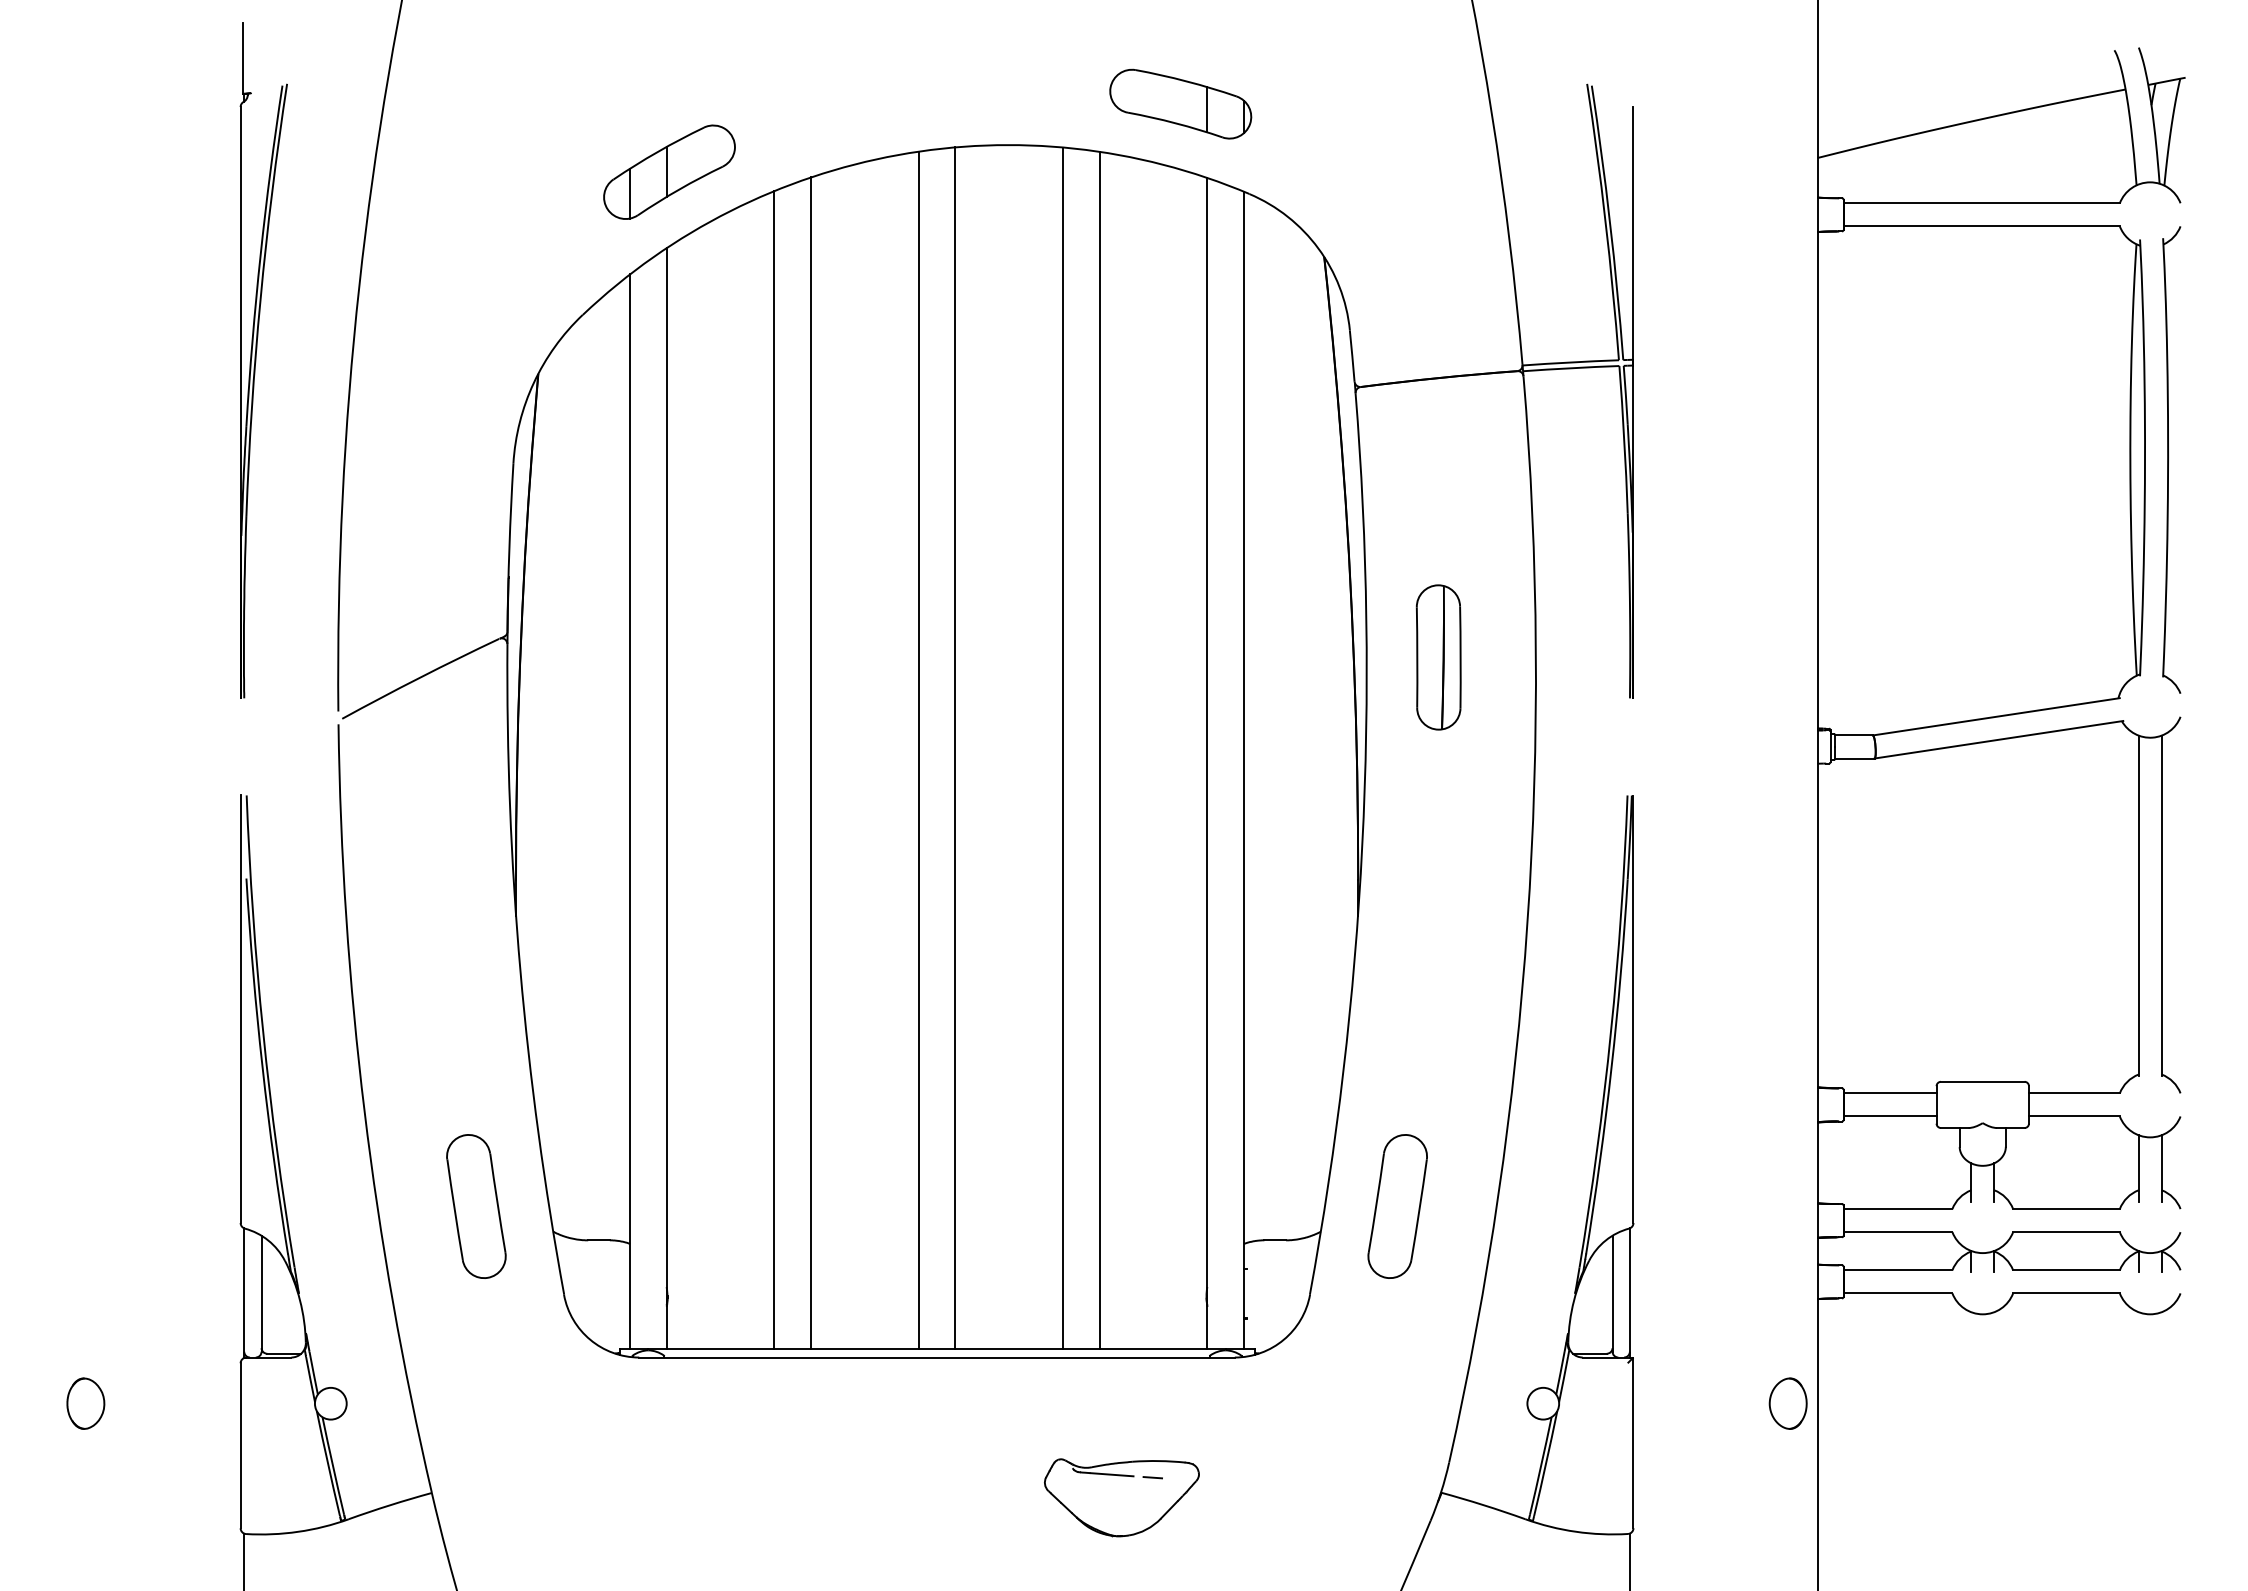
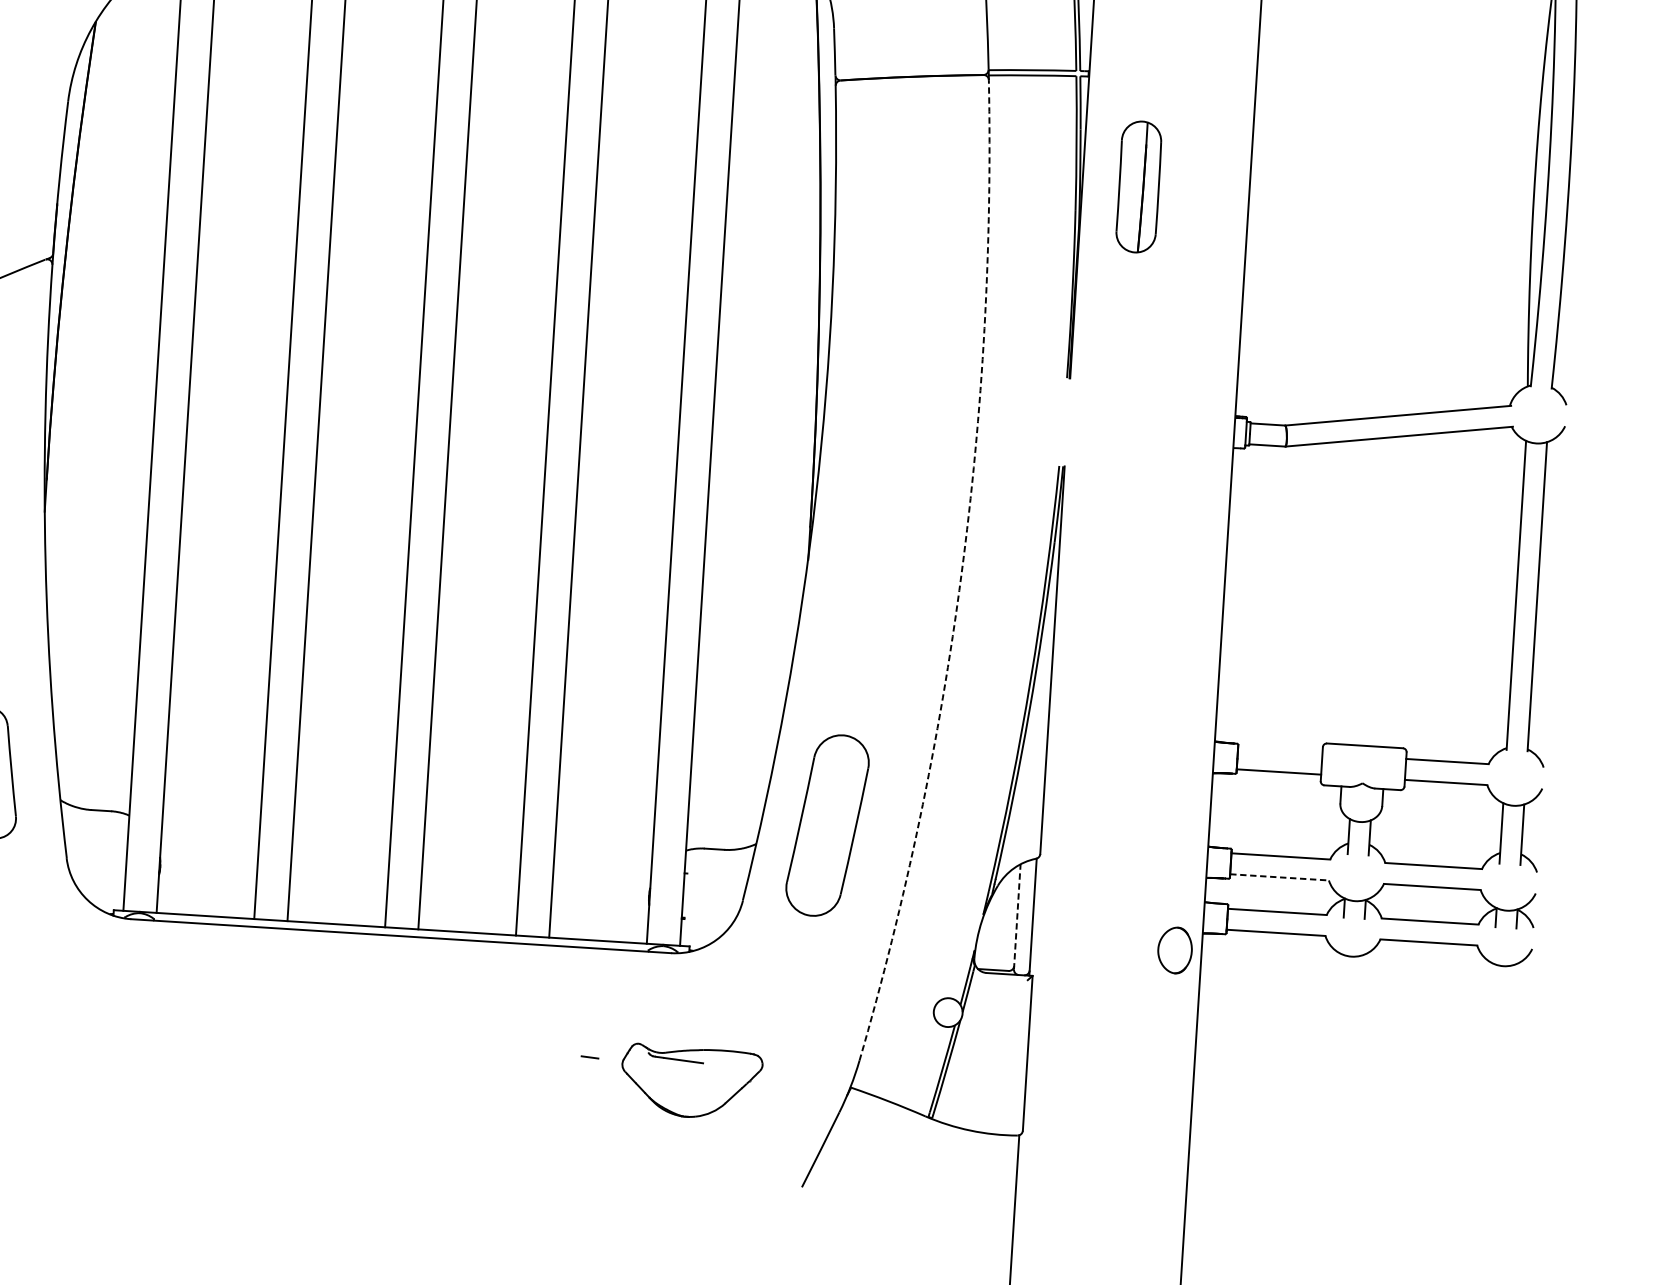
part: (1438, 657) -> (1138, 187), moved
arc: (1527, 922) -> (961, 575), solid -> dashed
line: (1889, 1093) -> (1279, 751), removed
part: (1397, 1206) -> (827, 825), size x1.4
line: (1898, 1232) -> (1280, 877), solid -> dashed
line: (1612, 1293) -> (1017, 916), solid -> dashed
part: (1787, 1403) -> (1174, 950), moved
part: (1121, 1497) -> (691, 1081), moved

